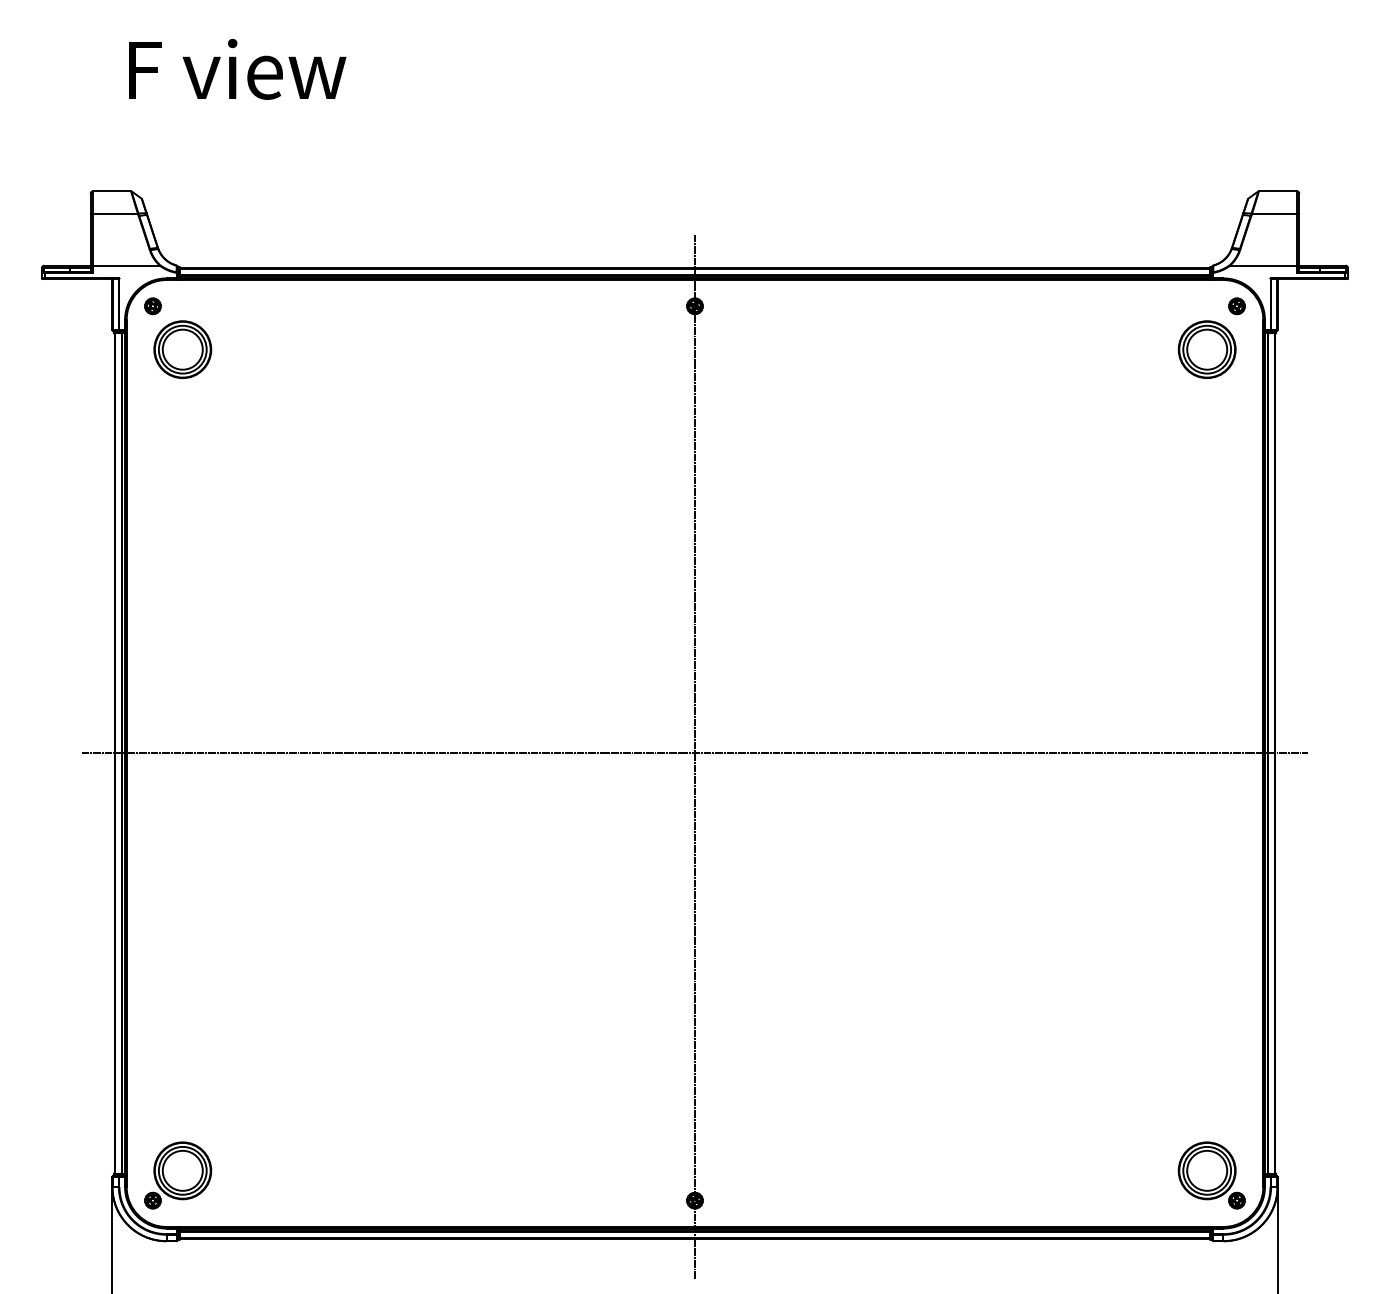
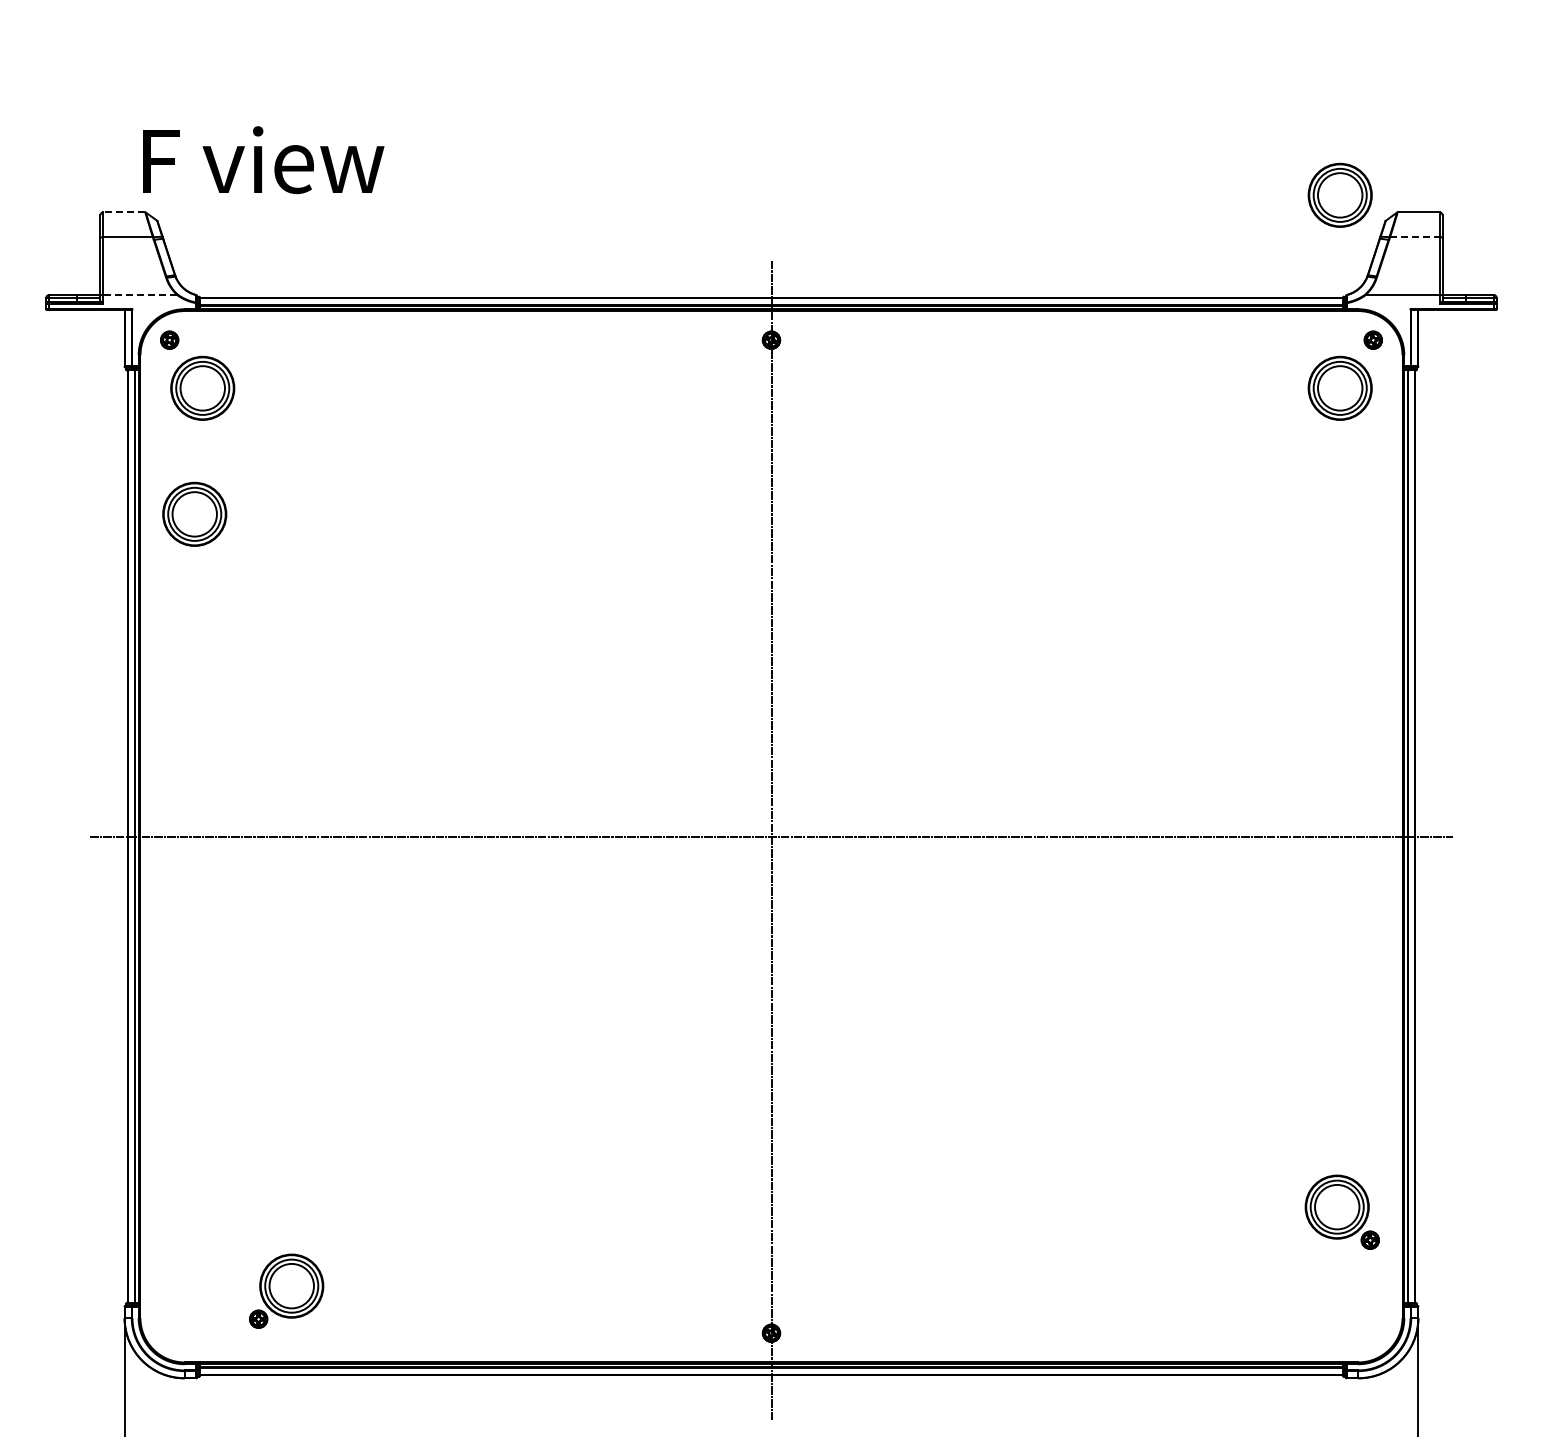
text: (237, 69) -> (263, 160), moved
part: (1206, 175) -> (1339, 194), added
line: (112, 191) -> (124, 212), solid -> dashed
line: (1274, 213) -> (1414, 237), solid -> dashed
line: (126, 266) -> (140, 295), solid -> dashed
part: (175, 462) -> (194, 513), added
part: (178, 1174) -> (286, 1290), moved
part: (1211, 1174) -> (1341, 1211), moved

